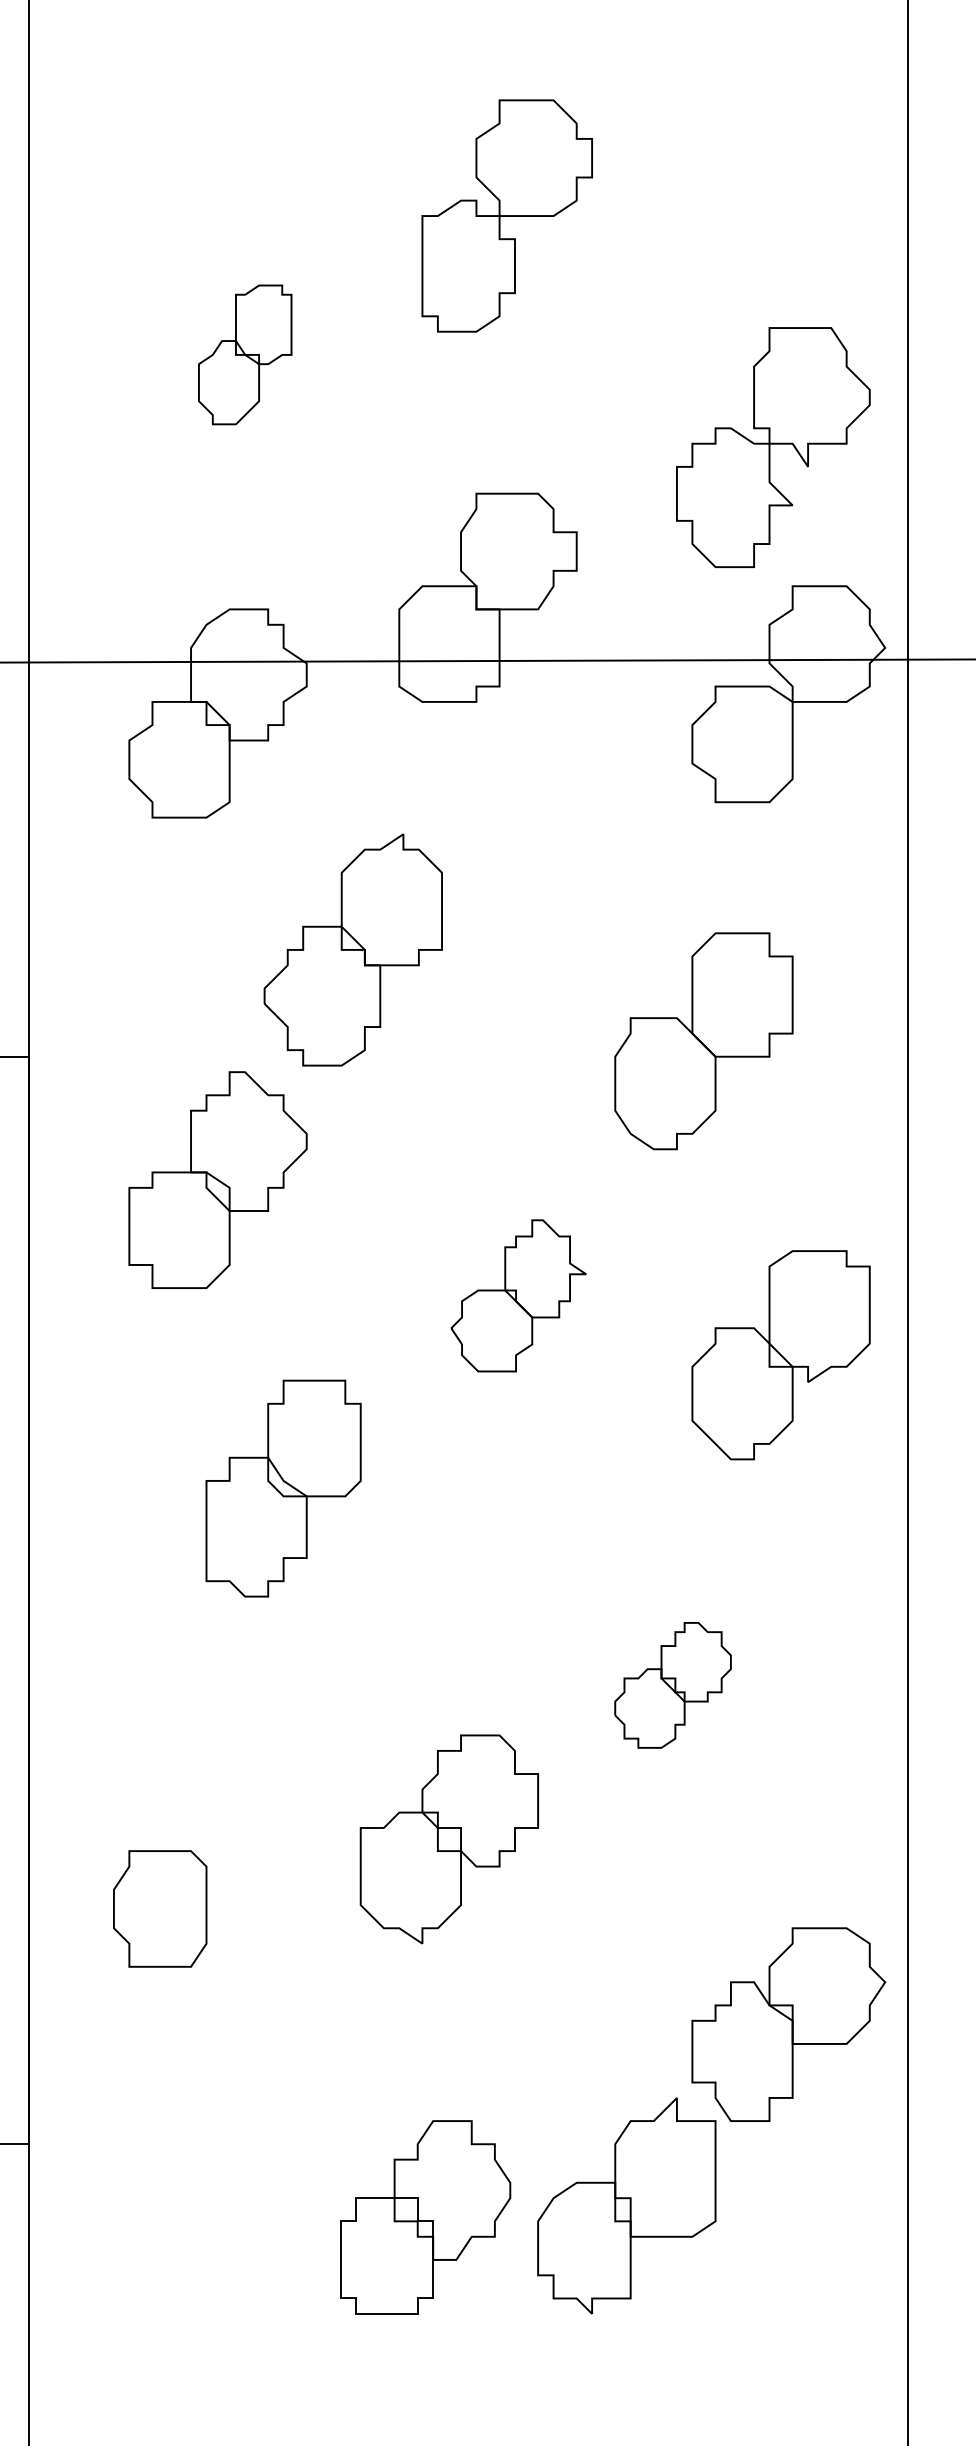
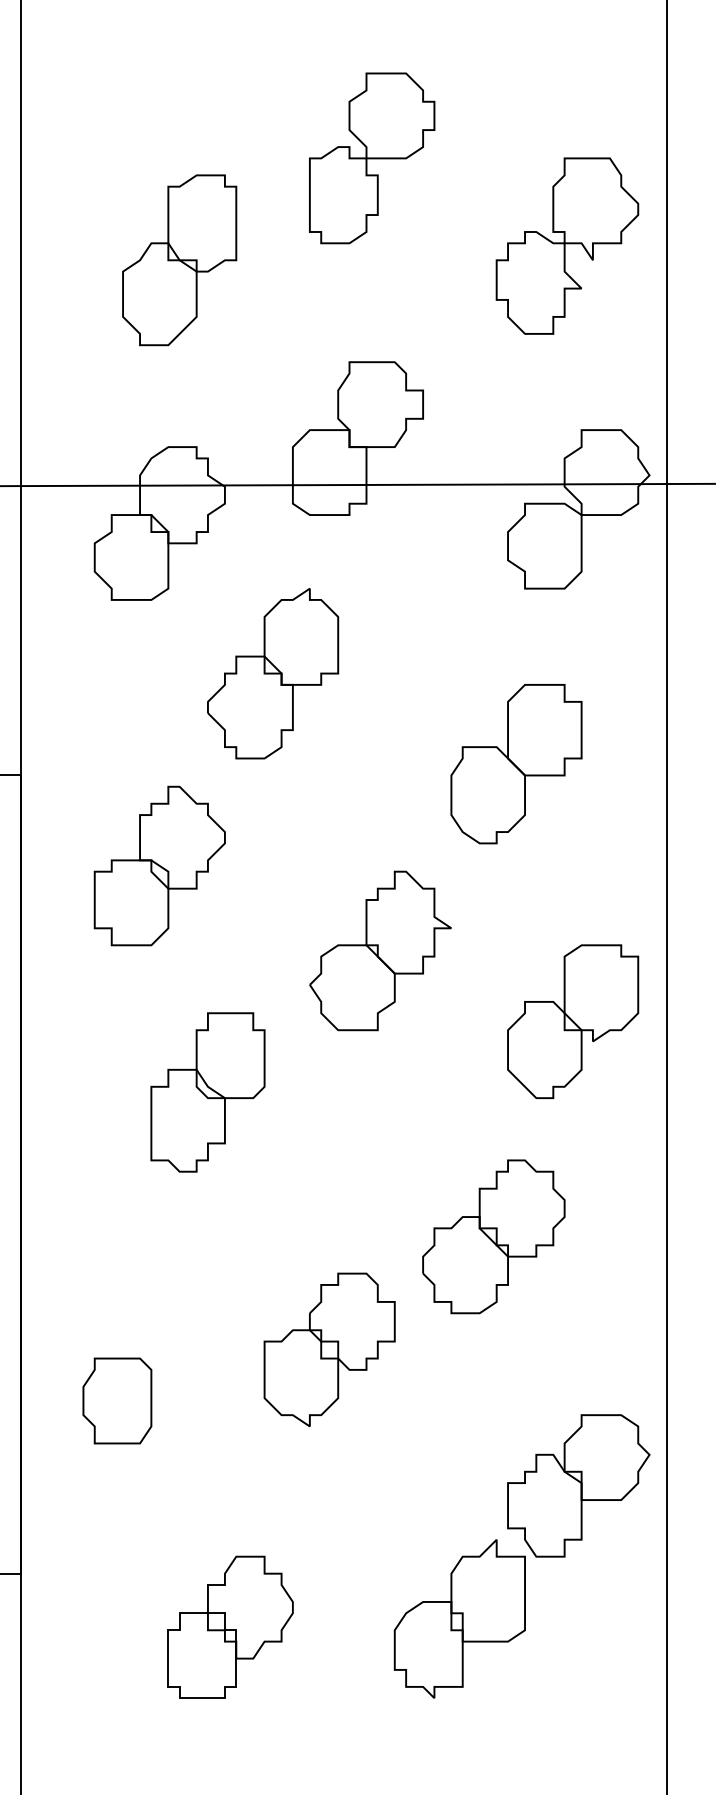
part: (245, 354) -> (180, 260), size x1.67
part: (773, 447) -> (567, 246), moved
part: (352, 949) -> (272, 673), moved
part: (518, 1295) -> (380, 950), size x1.43
part: (780, 1355) -> (572, 1021), moved
part: (672, 1685) -> (493, 1236), size x1.67
part: (425, 2217) -> (230, 1627), moved

